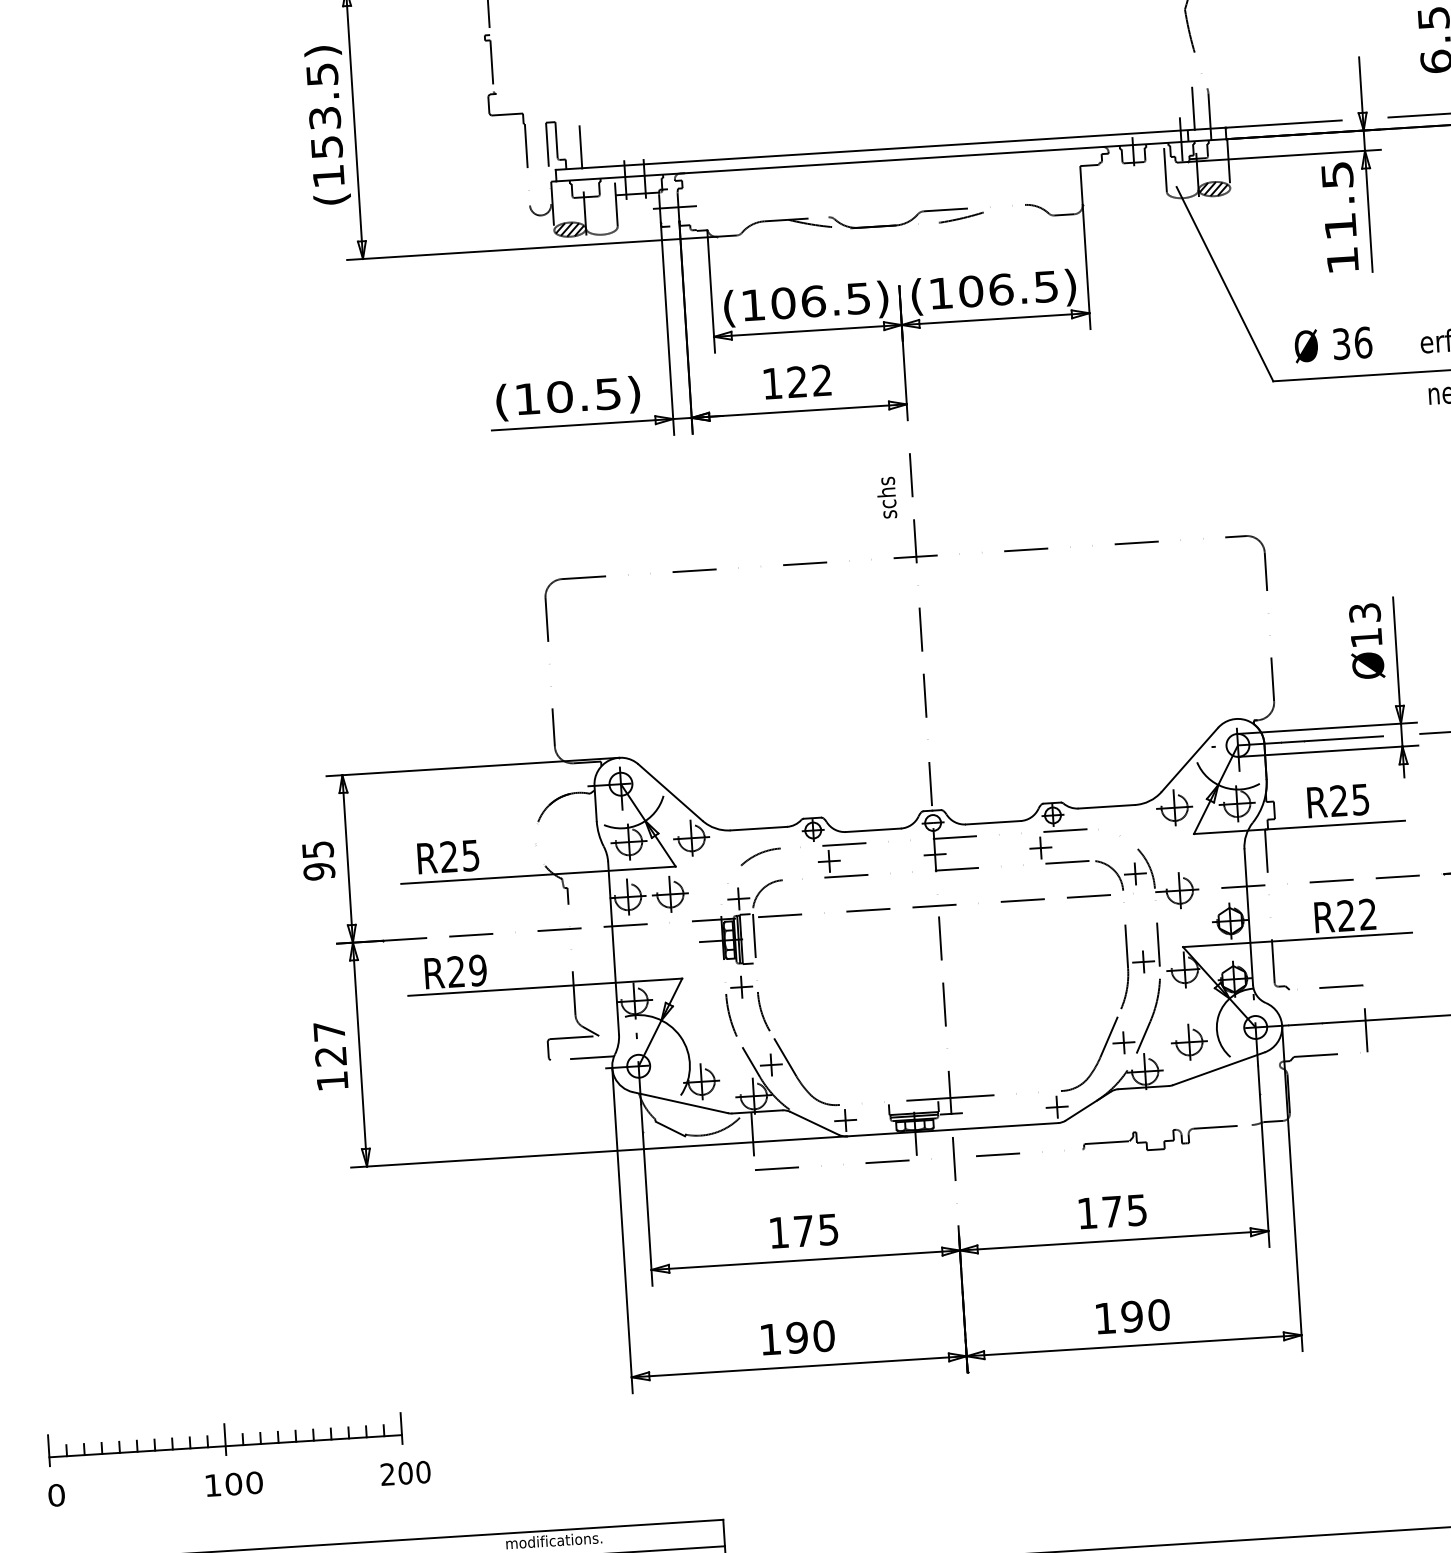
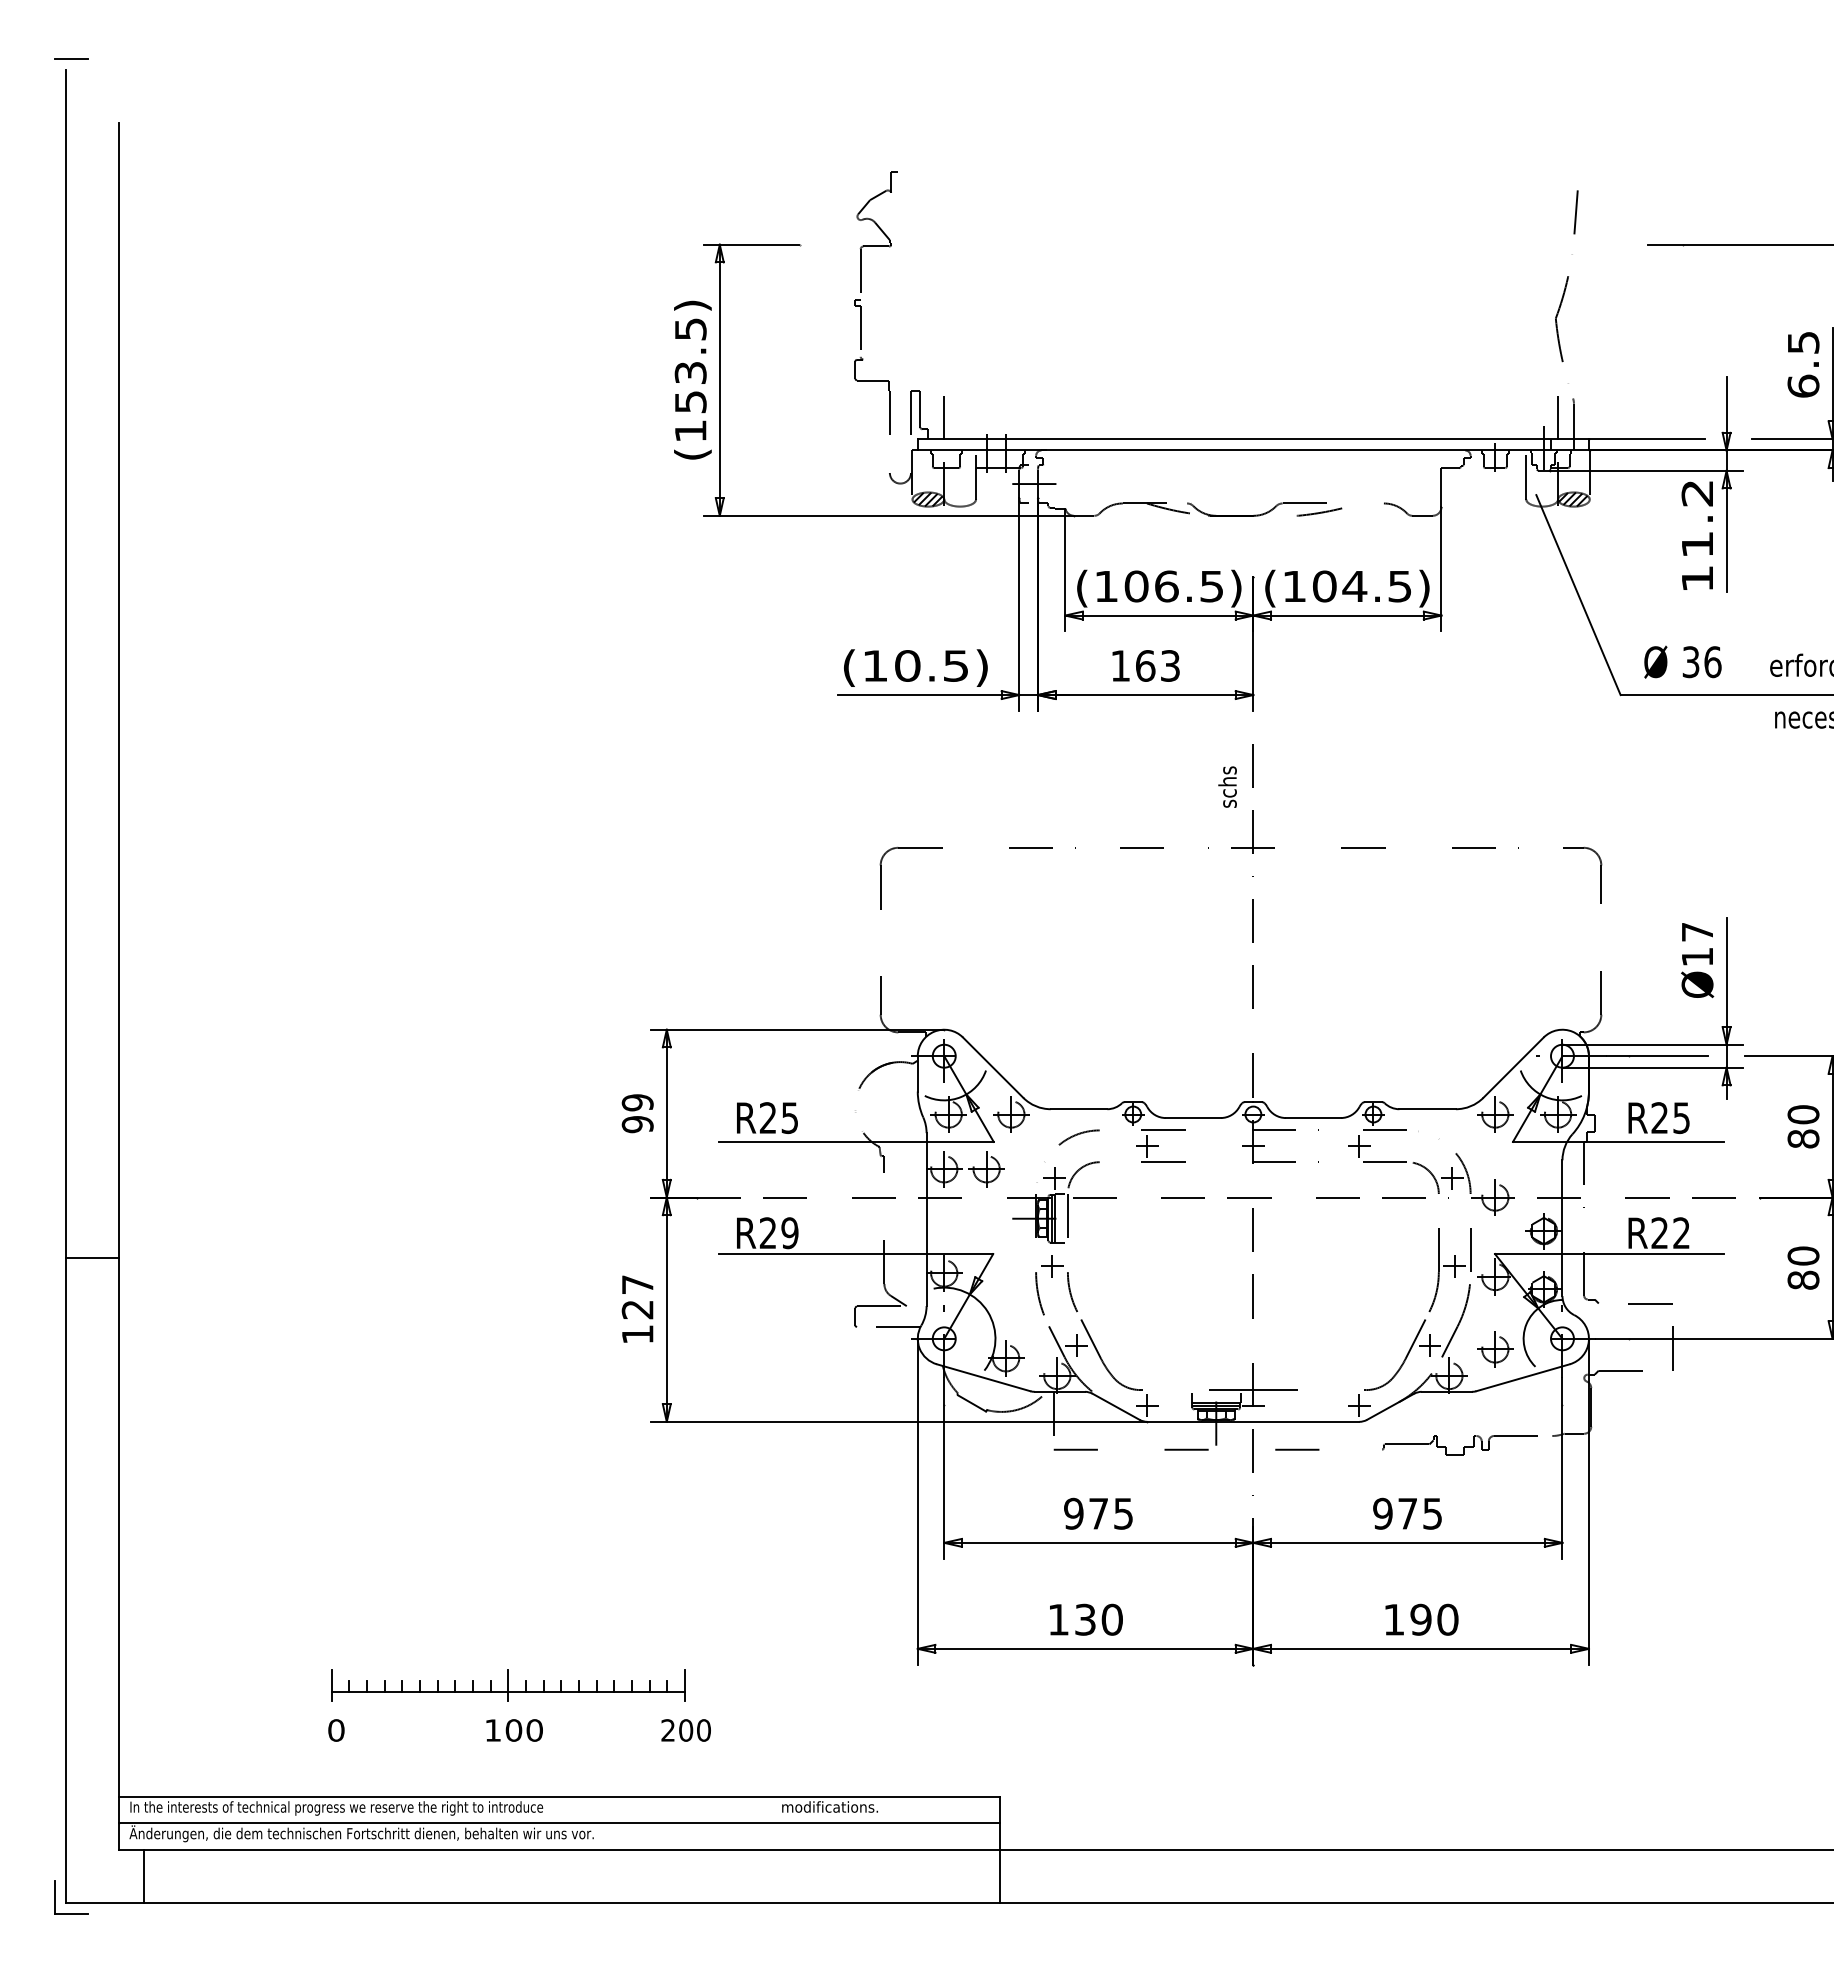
text: (1337, 175) -> (1697, 493), 11.5 -> 11.2
text: (1000, 289) -> (1354, 586), (106.5) -> (104.5)
text: (809, 380) -> (1157, 665), 122 -> 163
text: (1364, 612) -> (1697, 931), Ø13 -> Ø17
text: (317, 849) -> (637, 1102), 95 -> 99
text: (1087, 1213) -> (1382, 1513), 175 -> 975
text: (778, 1232) -> (1073, 1513), 175 -> 975
text: (796, 1337) -> (1084, 1619), 190 -> 130

